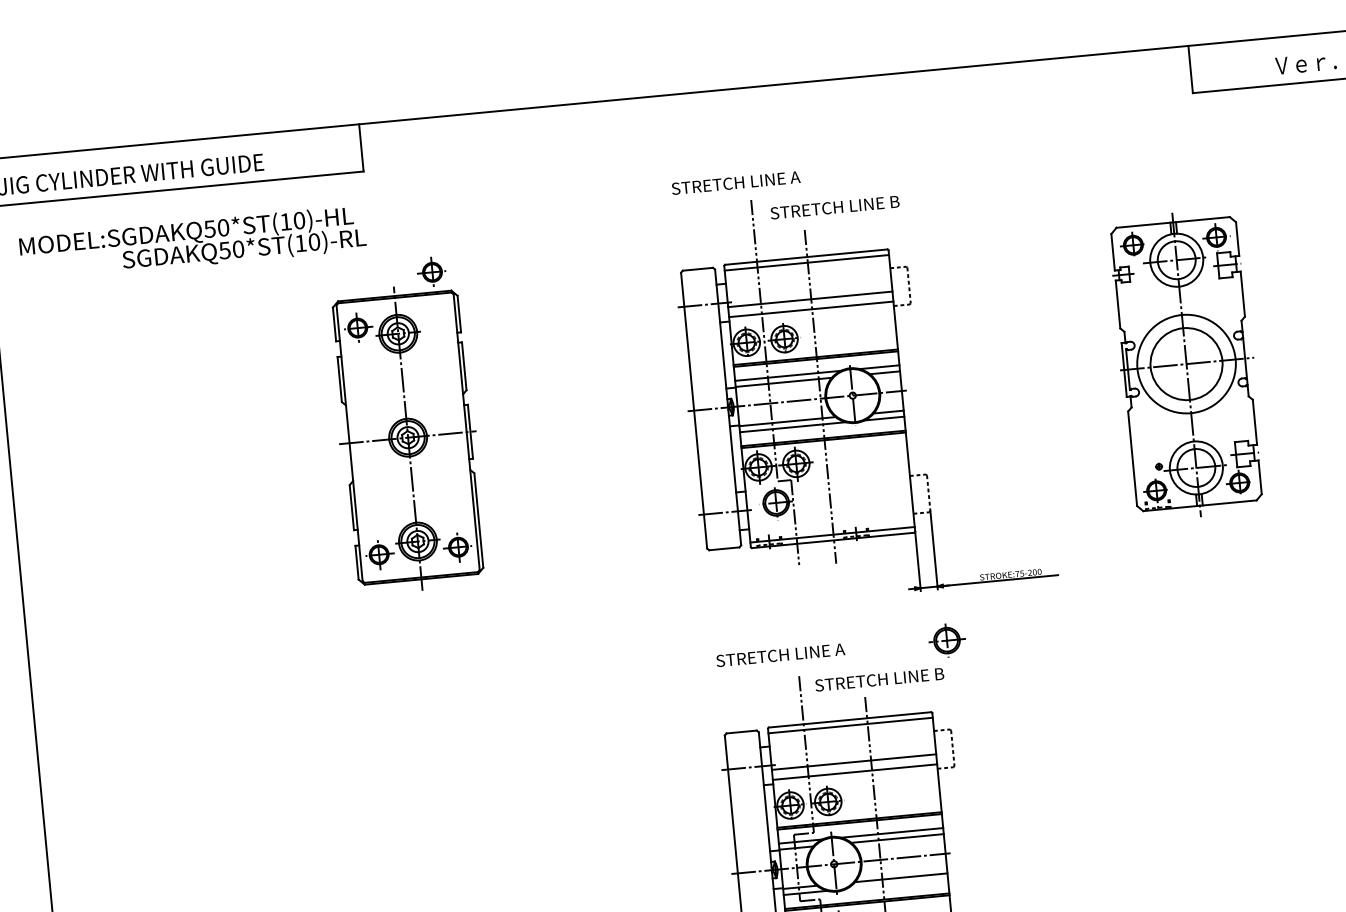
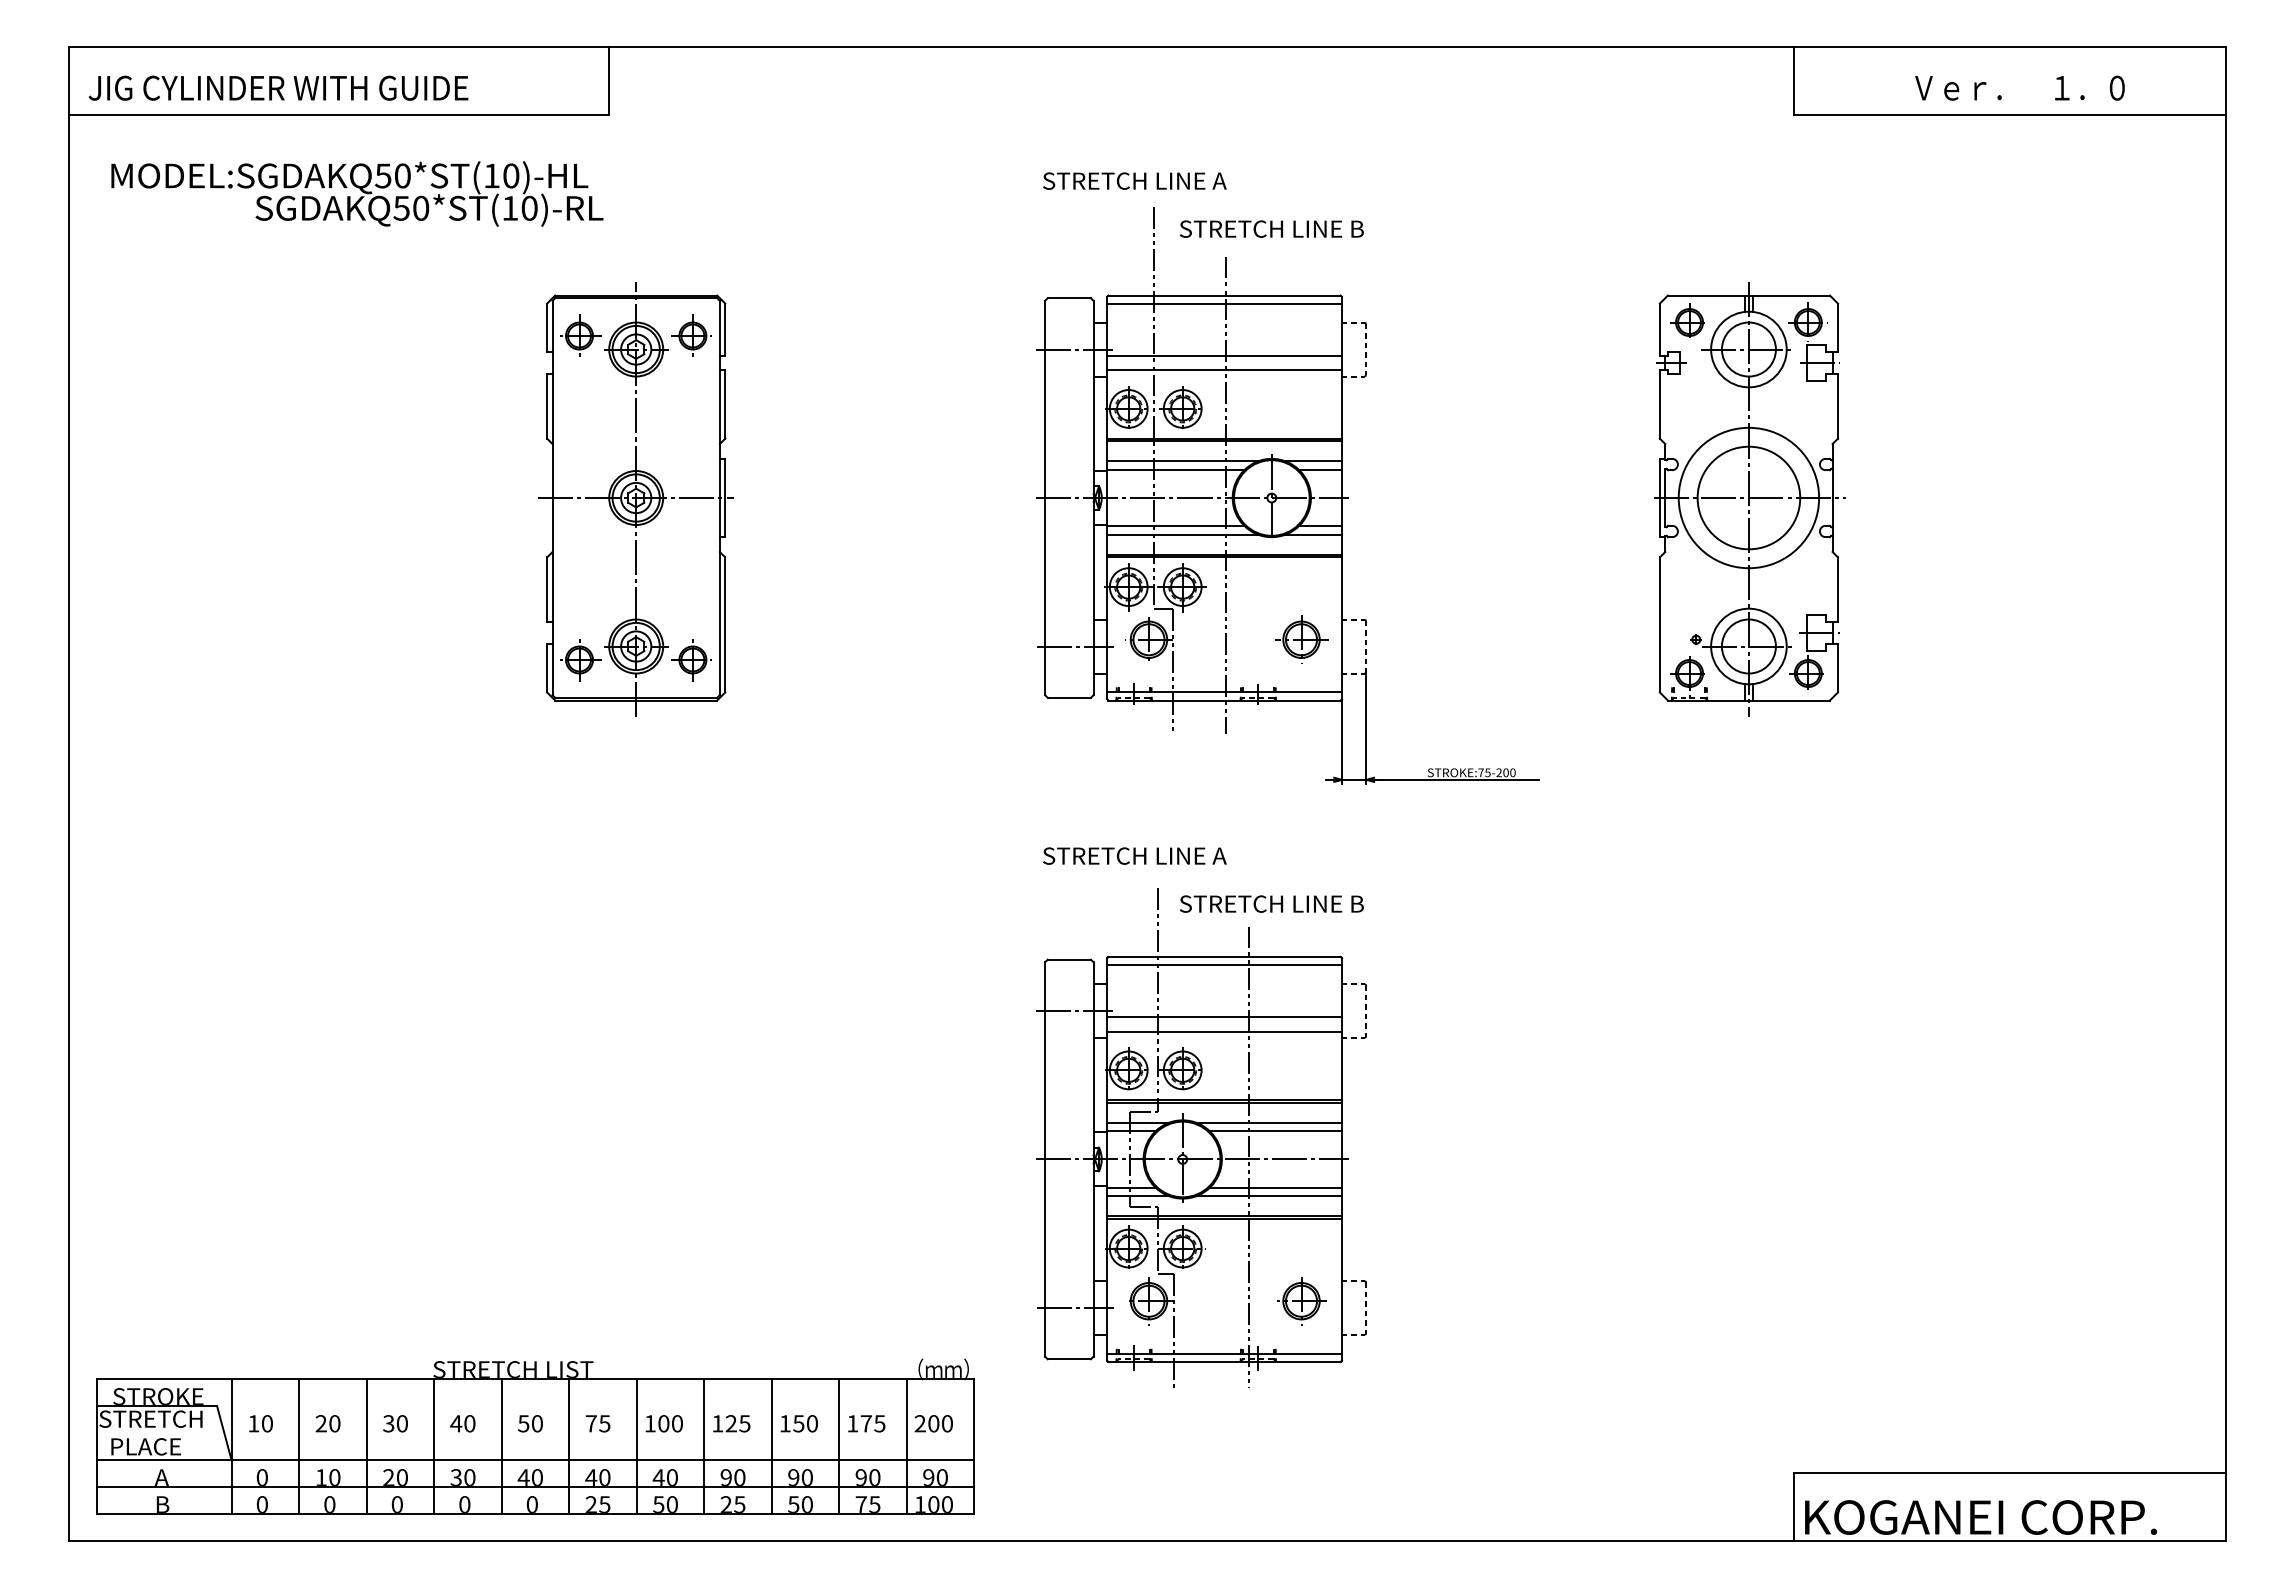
part: (431, 272) -> (691, 335), moved
part: (946, 640) -> (1301, 639), moved
line: (897, 884) -> (1269, 1196), added

